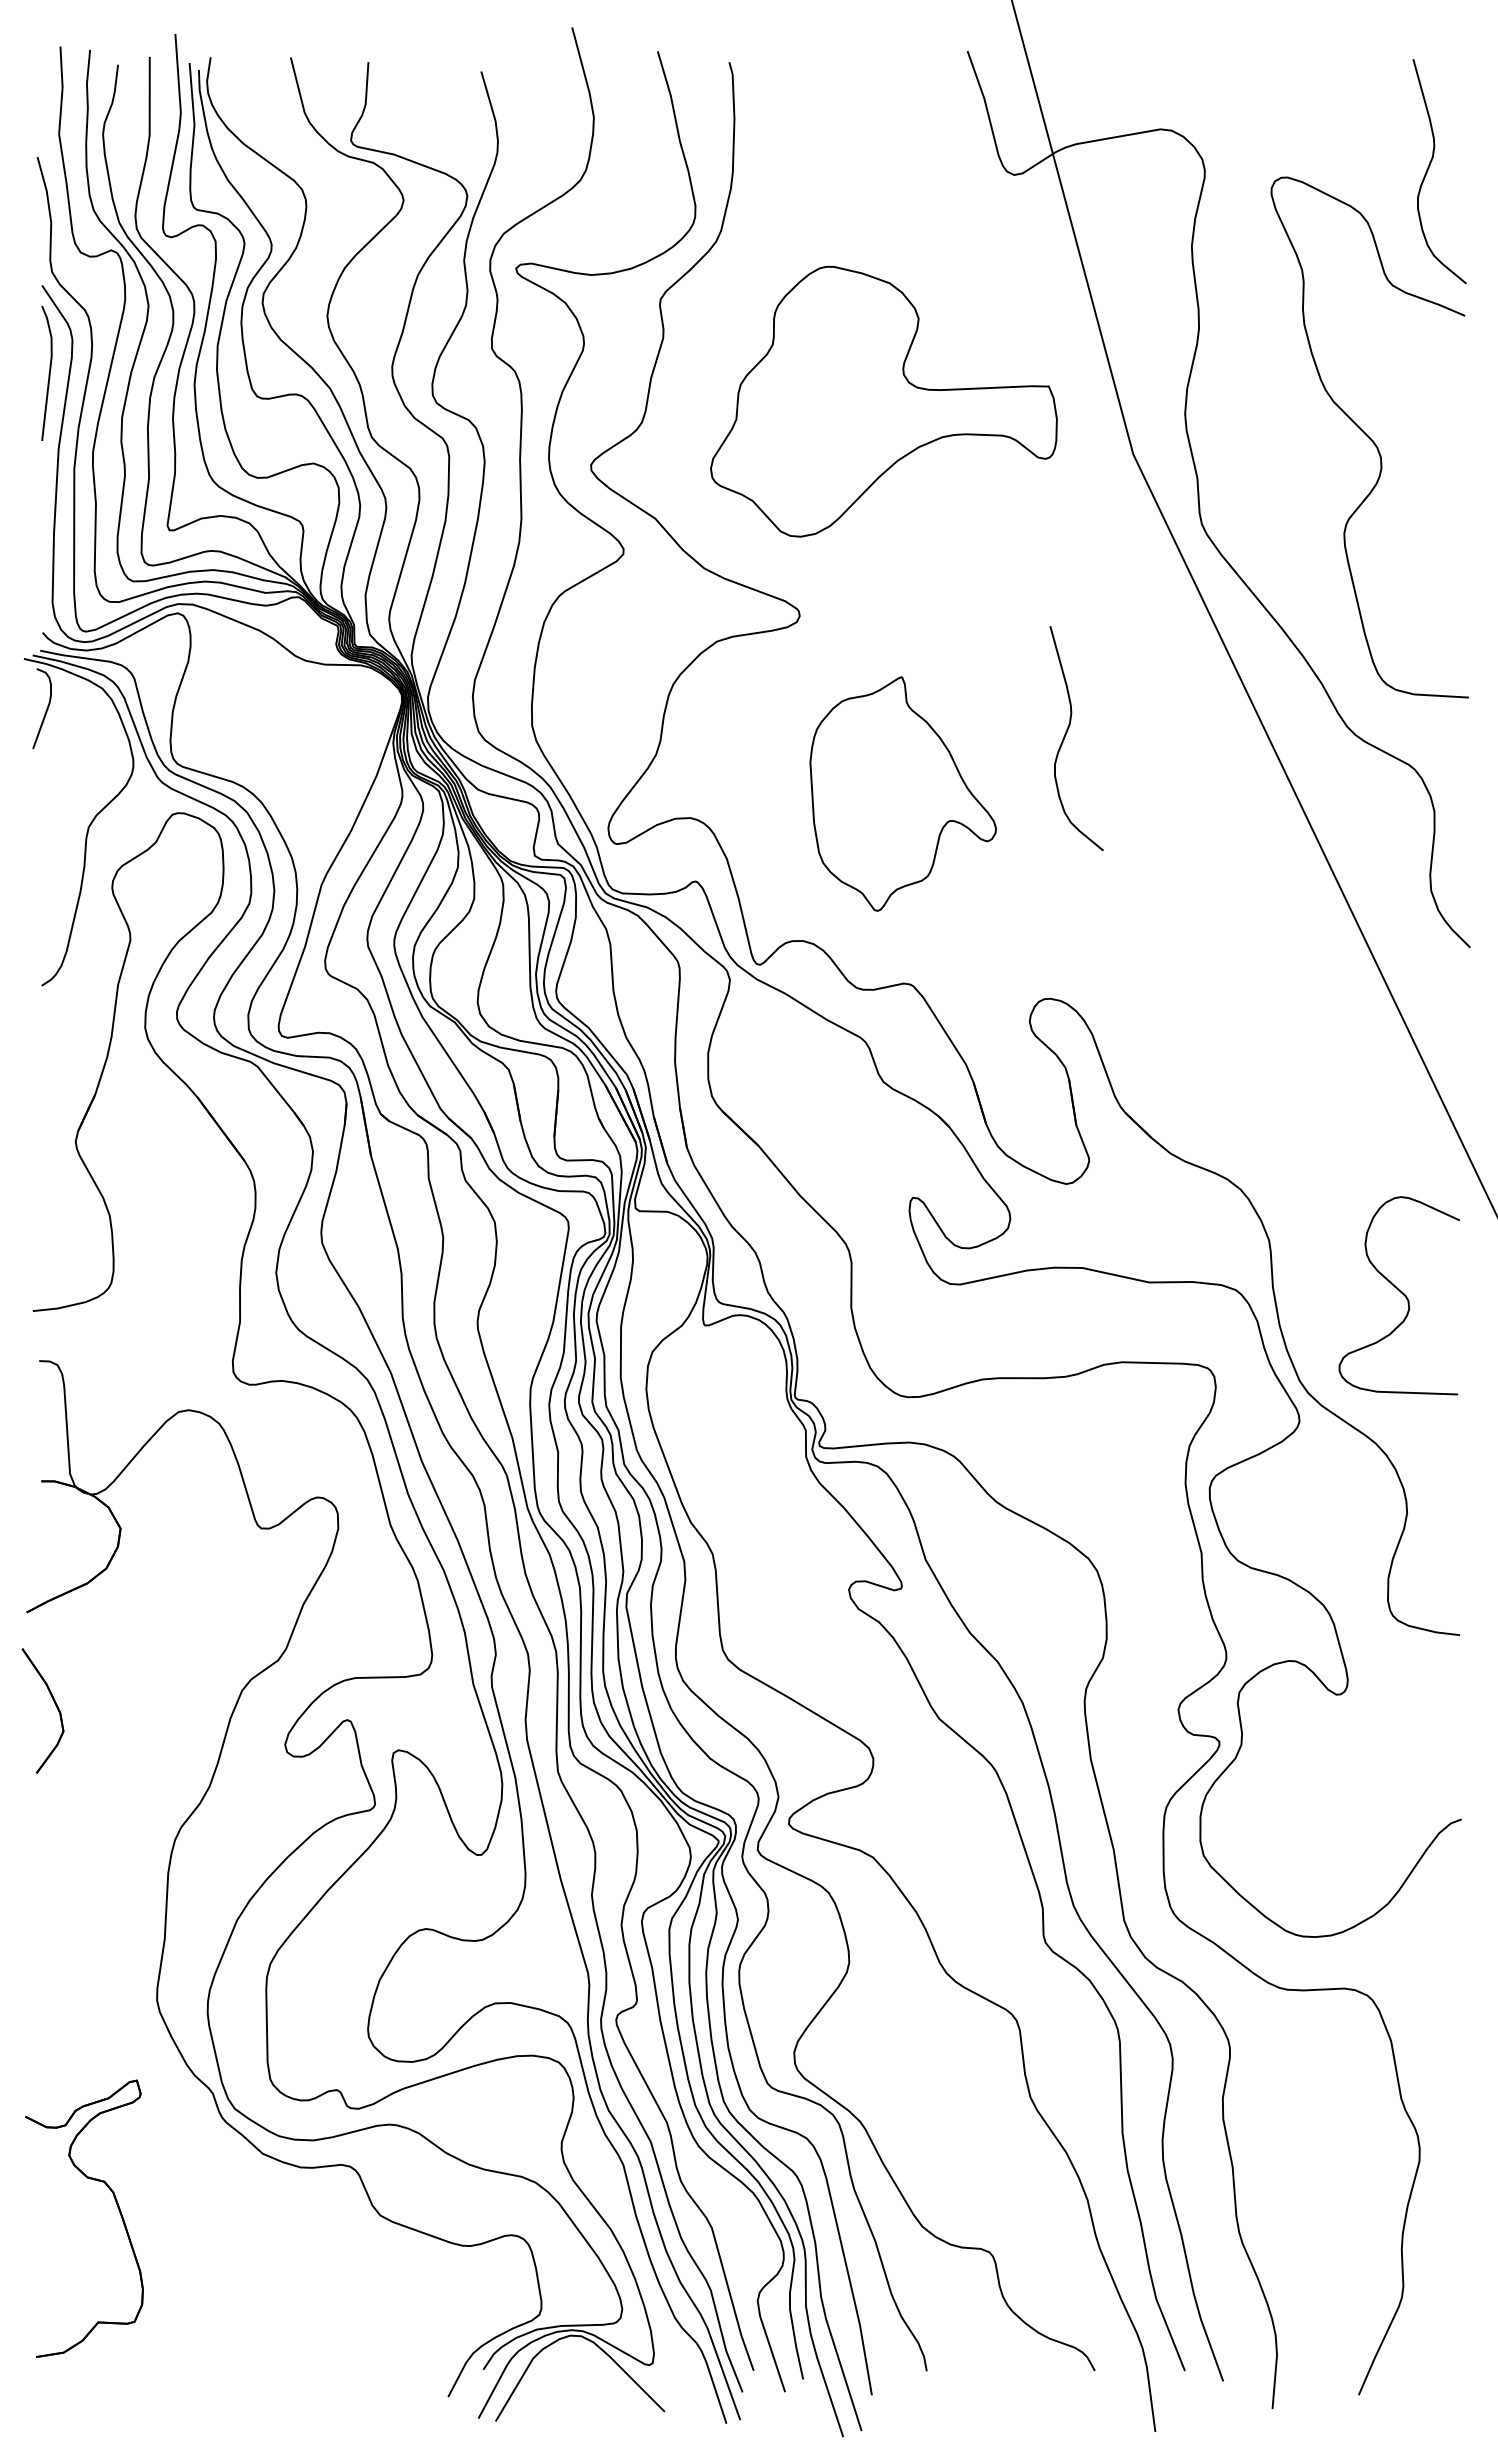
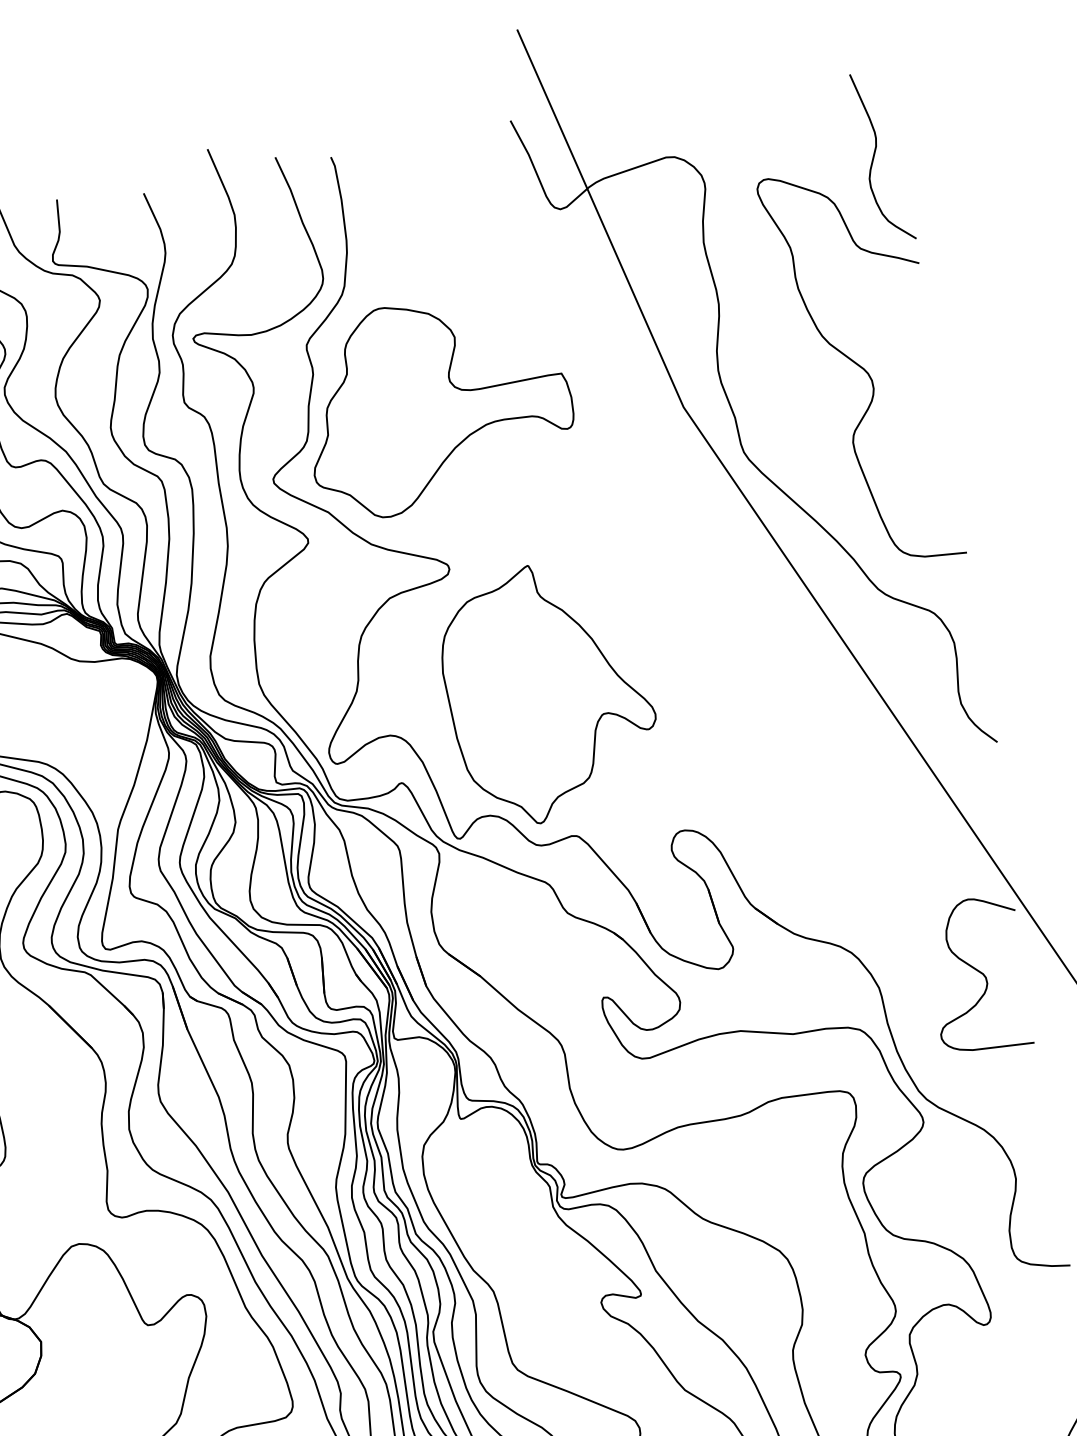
part: (883, 401) -> (437, 404), moved
curve: (1066, 735) -> (666, 628), removed
part: (902, 793) -> (548, 691), size x1.43
curve: (1400, 1292) -> (978, 972), moved

